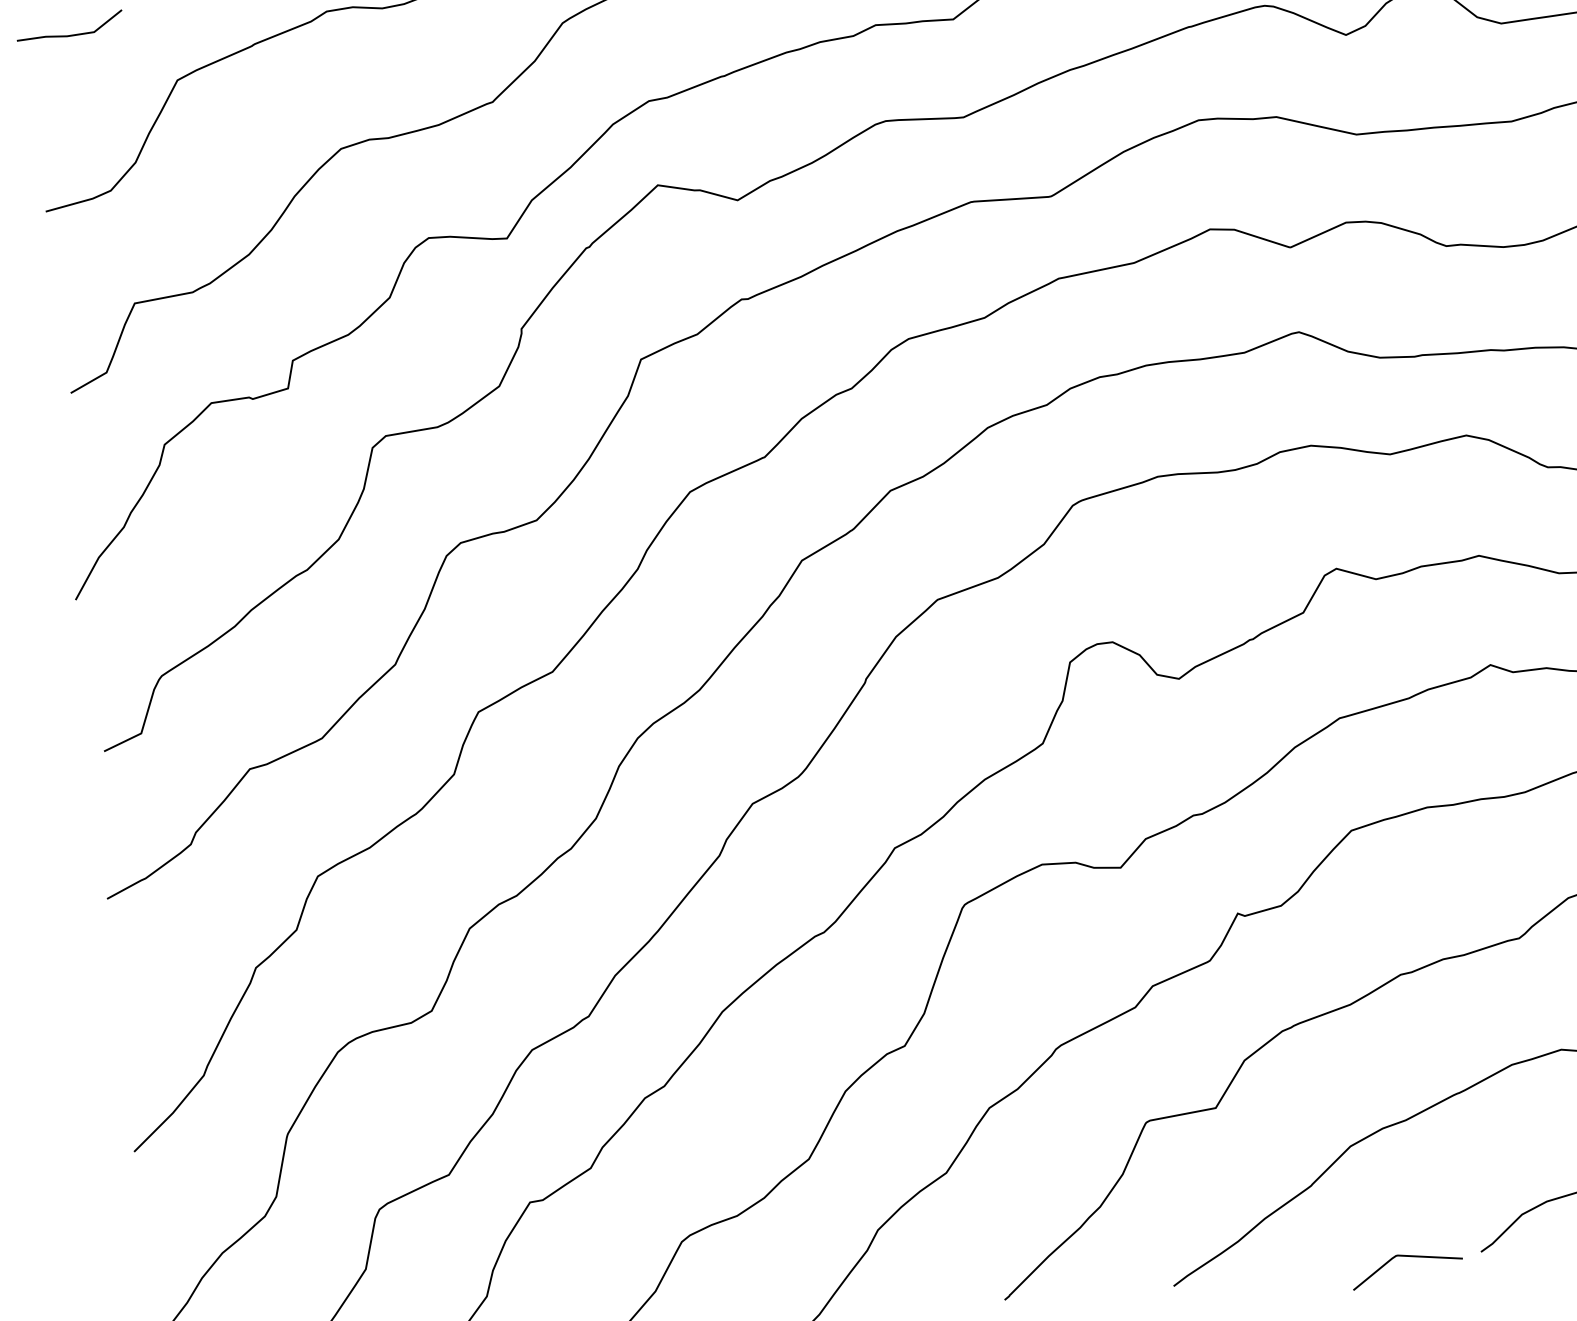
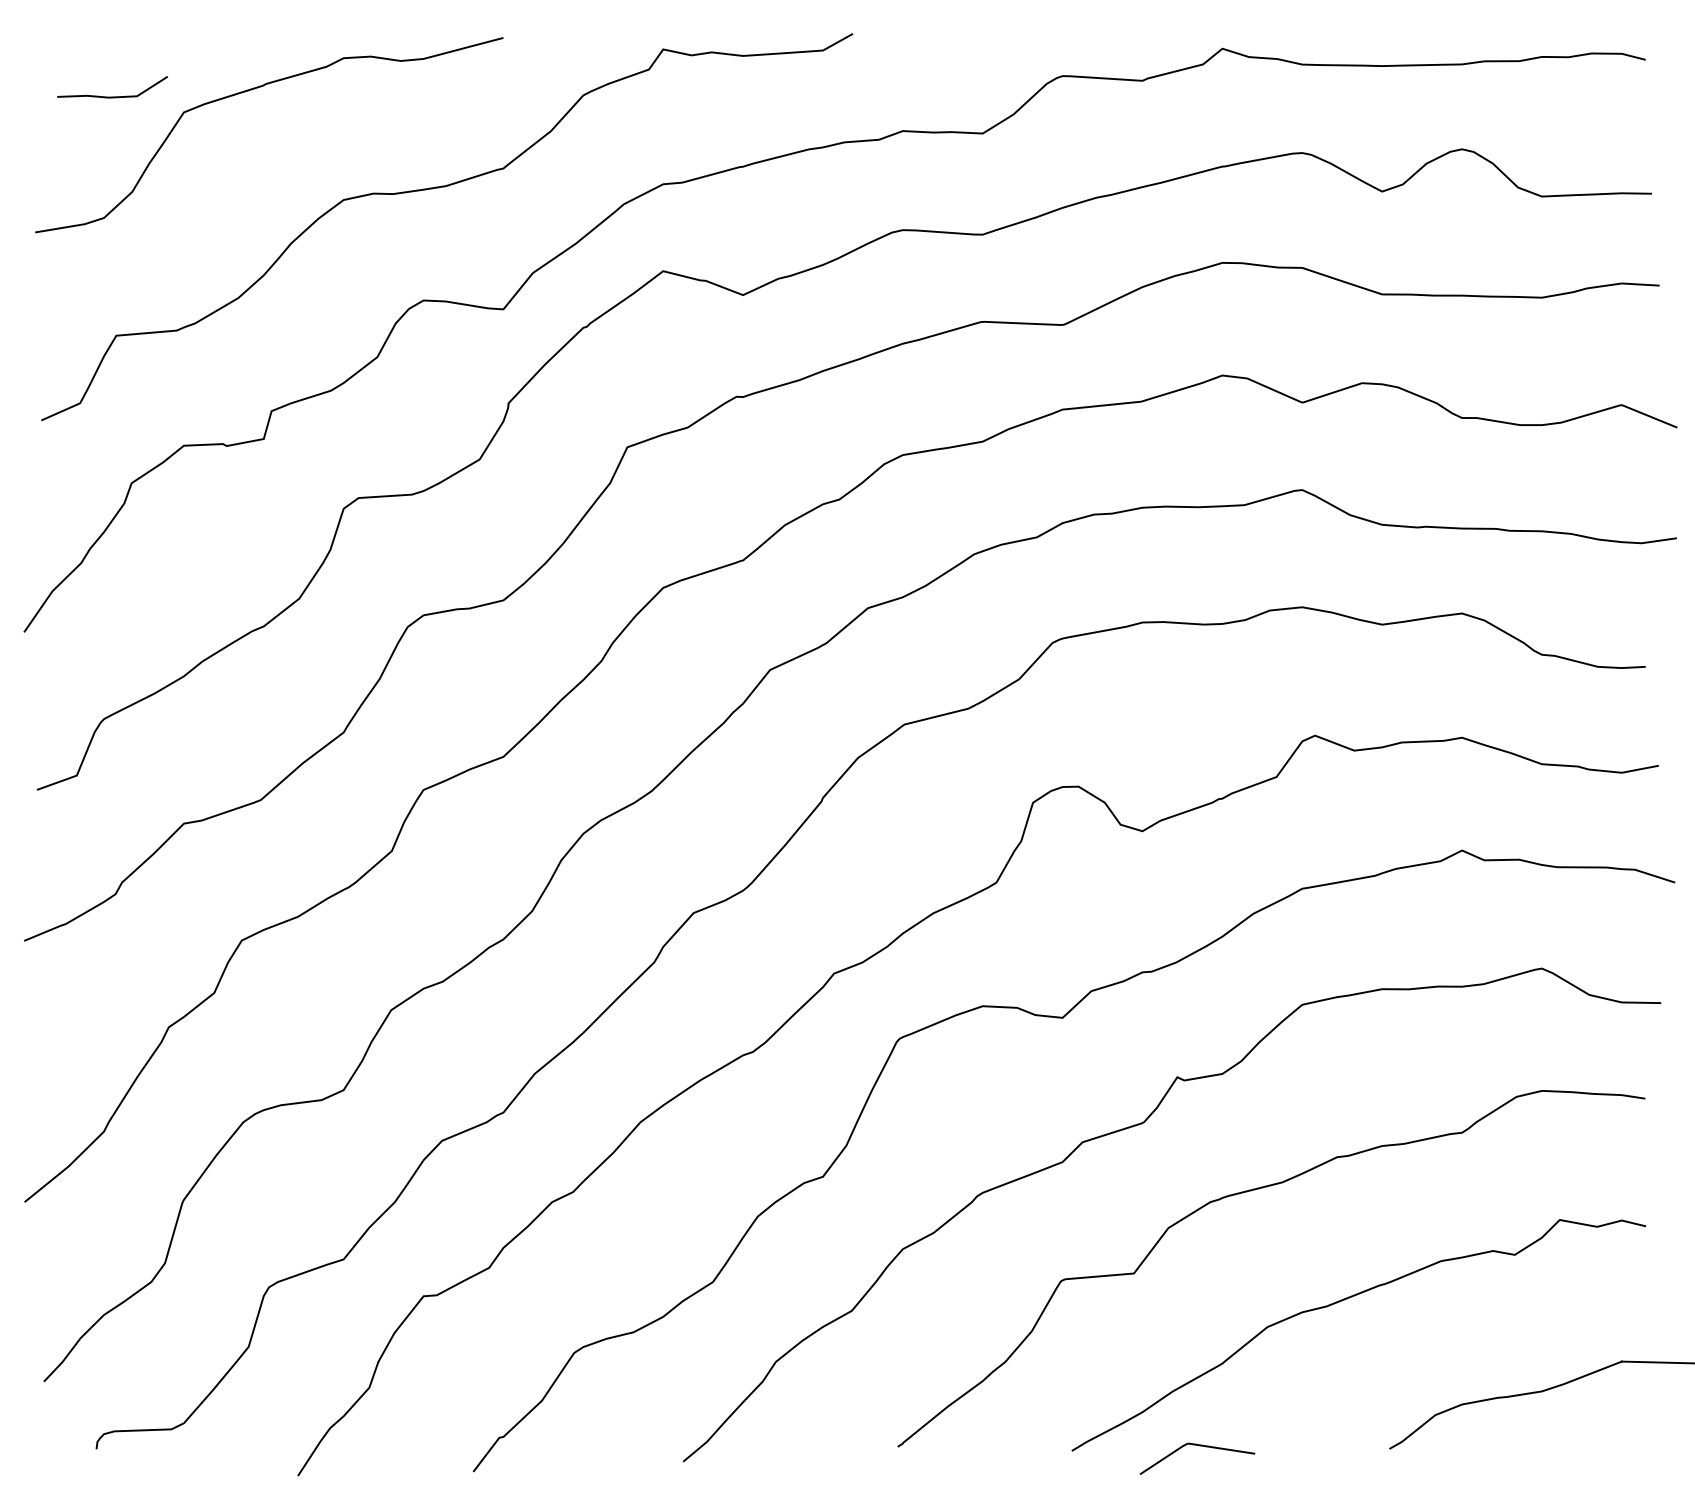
line: (70, 34) -> (112, 96), moved
line: (1408, 1257) -> (1199, 1446), moved

